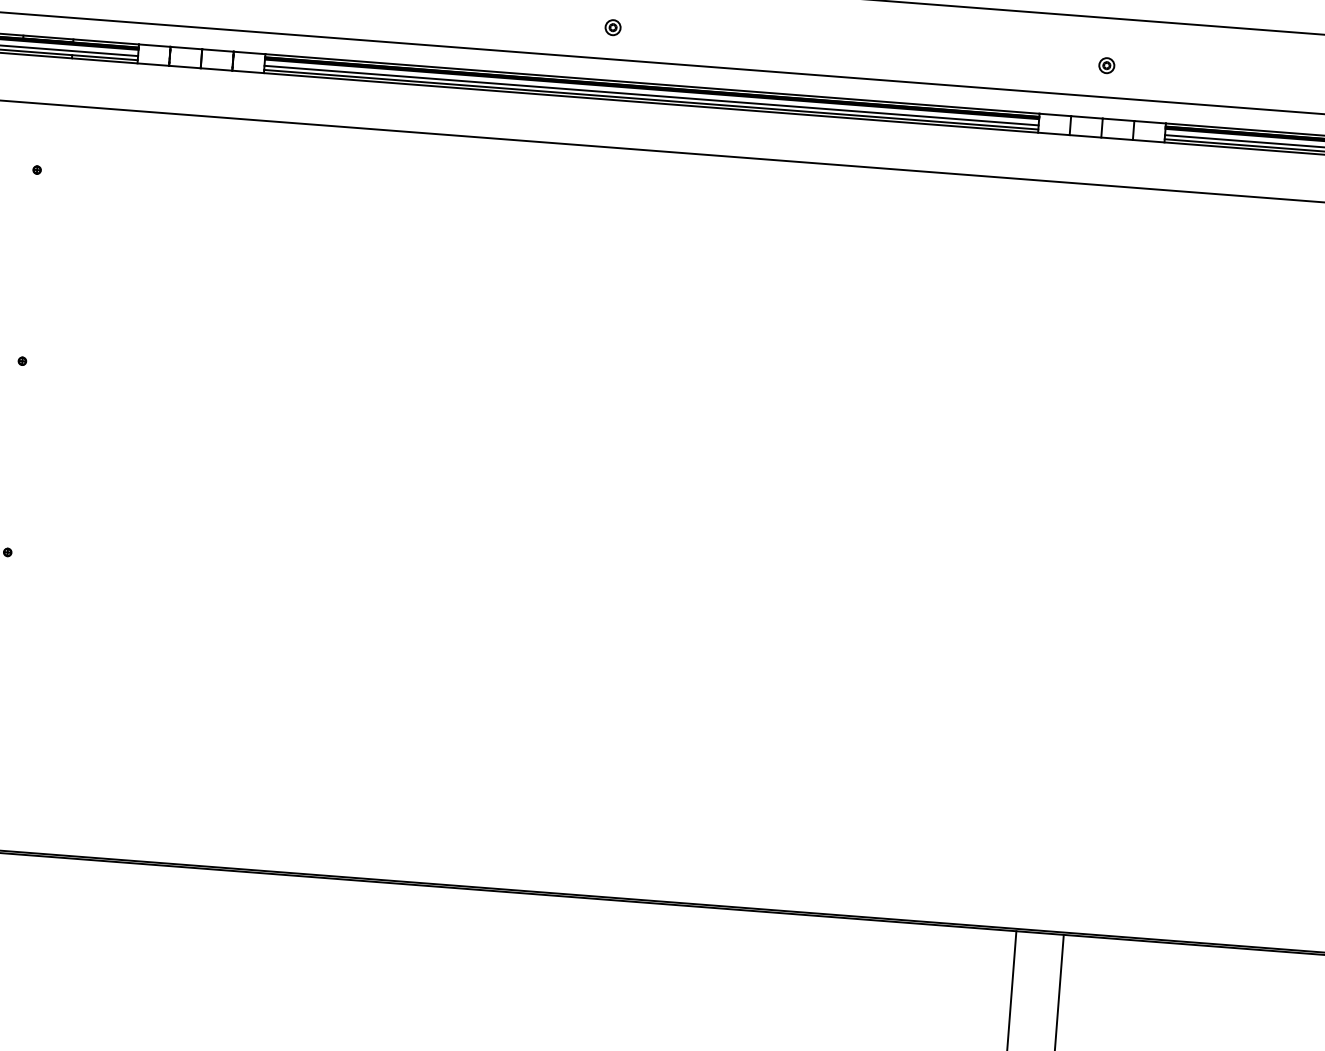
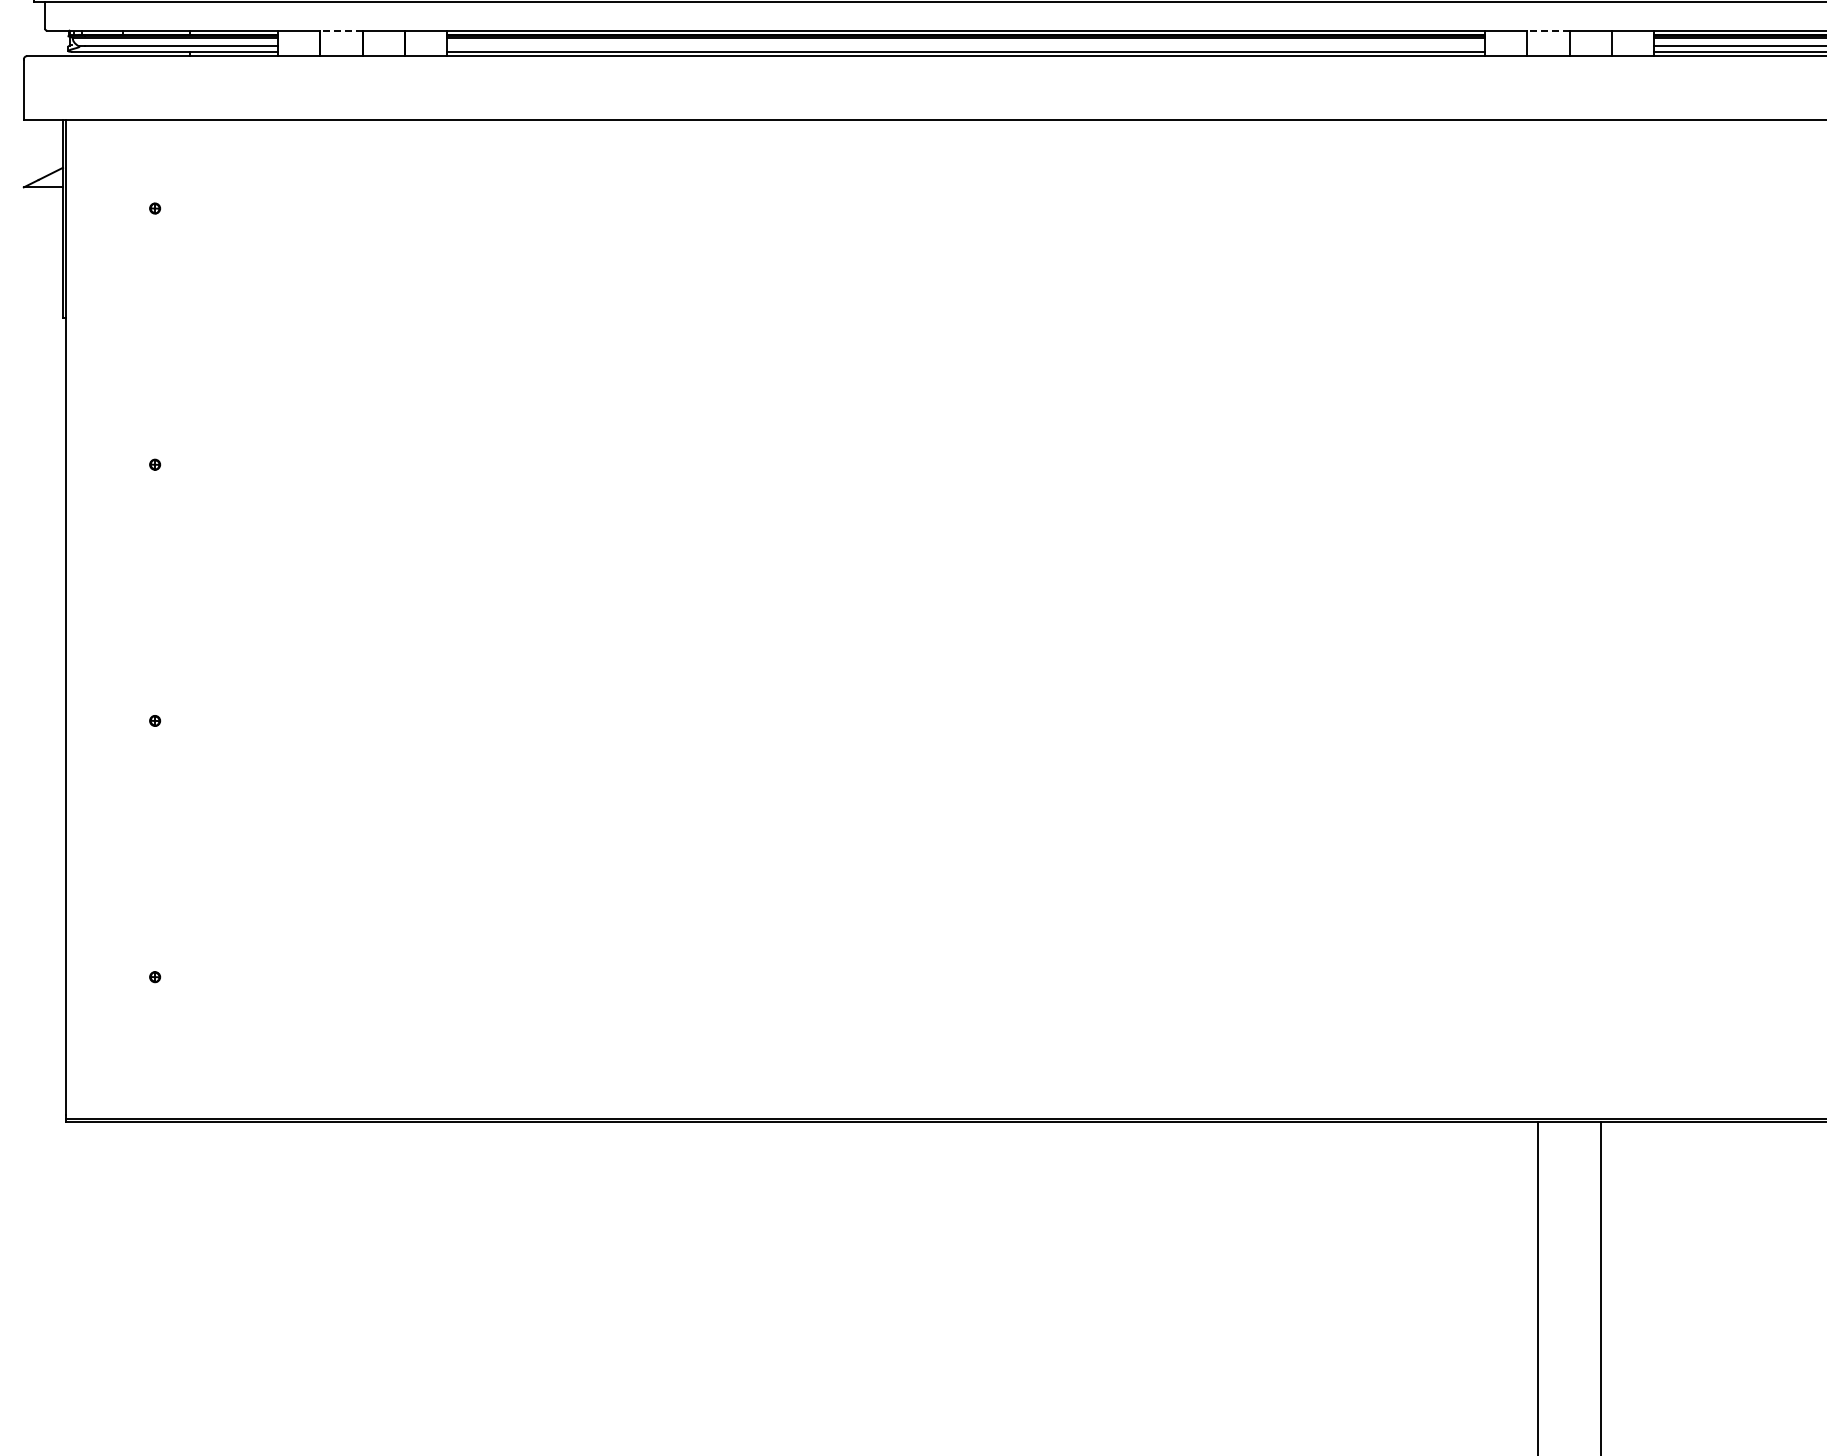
line: (185, 47) -> (340, 30), solid -> dashed
line: (651, 95) -> (965, 46), removed
line: (1086, 117) -> (1547, 30), solid -> dashed

